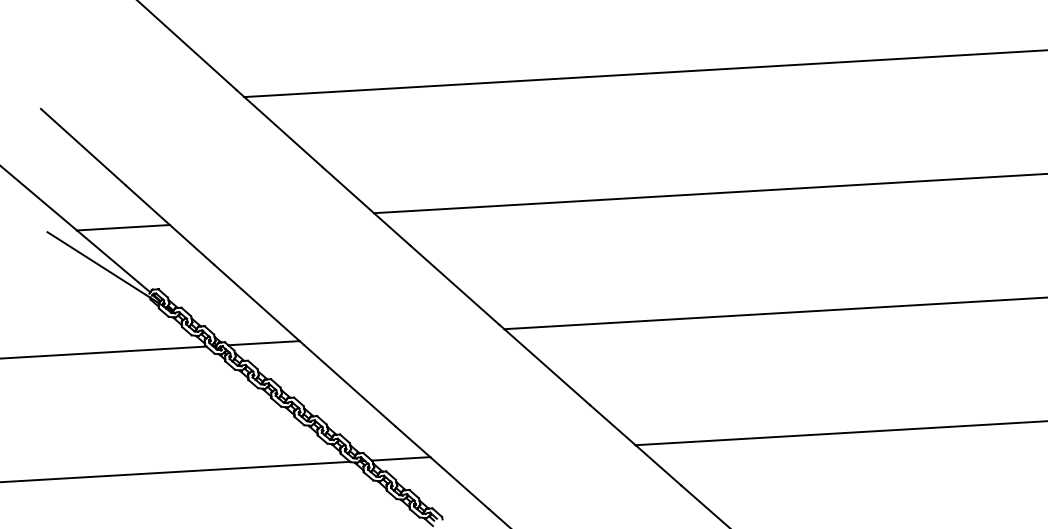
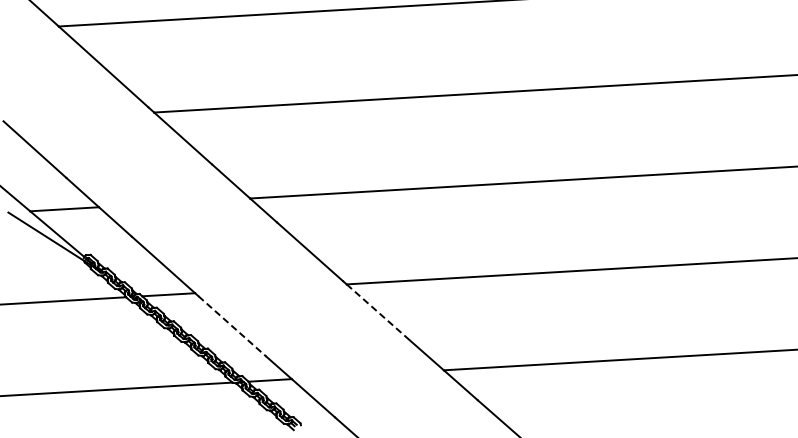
line: (547, 367) -> (378, 312), solid -> dashed
line: (350, 386) -> (232, 326), solid -> dashed

